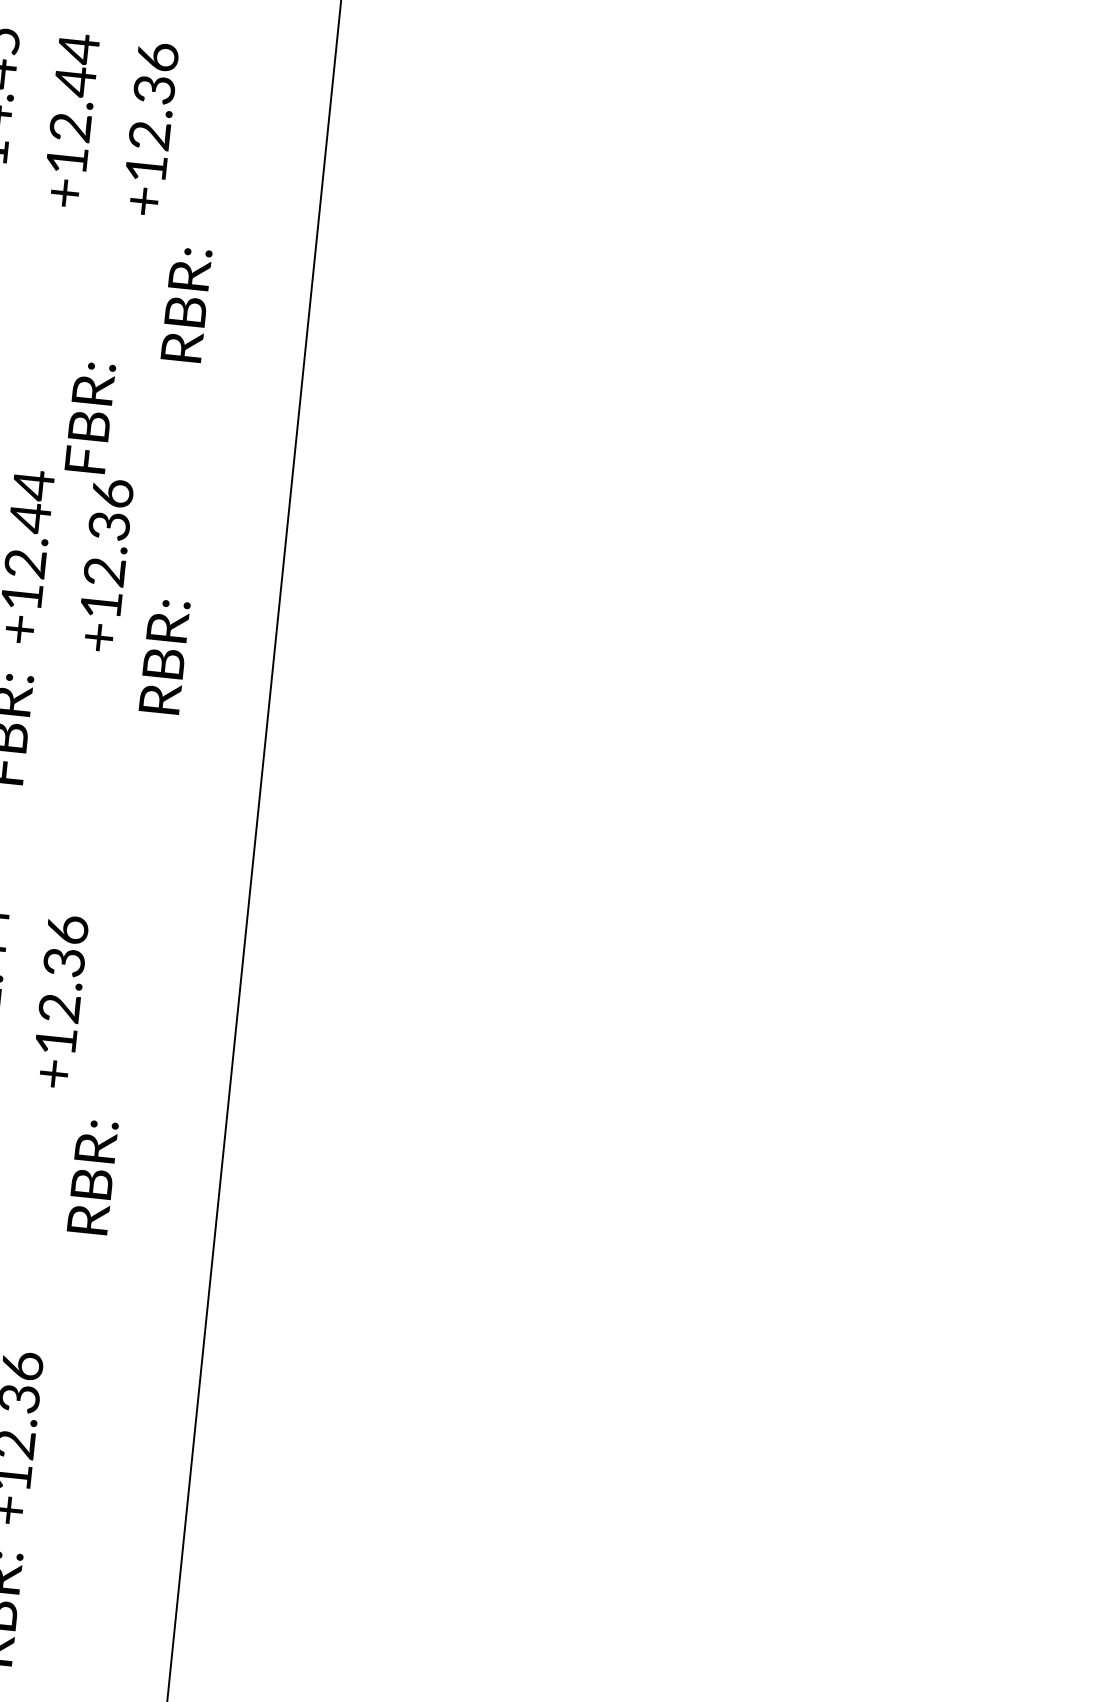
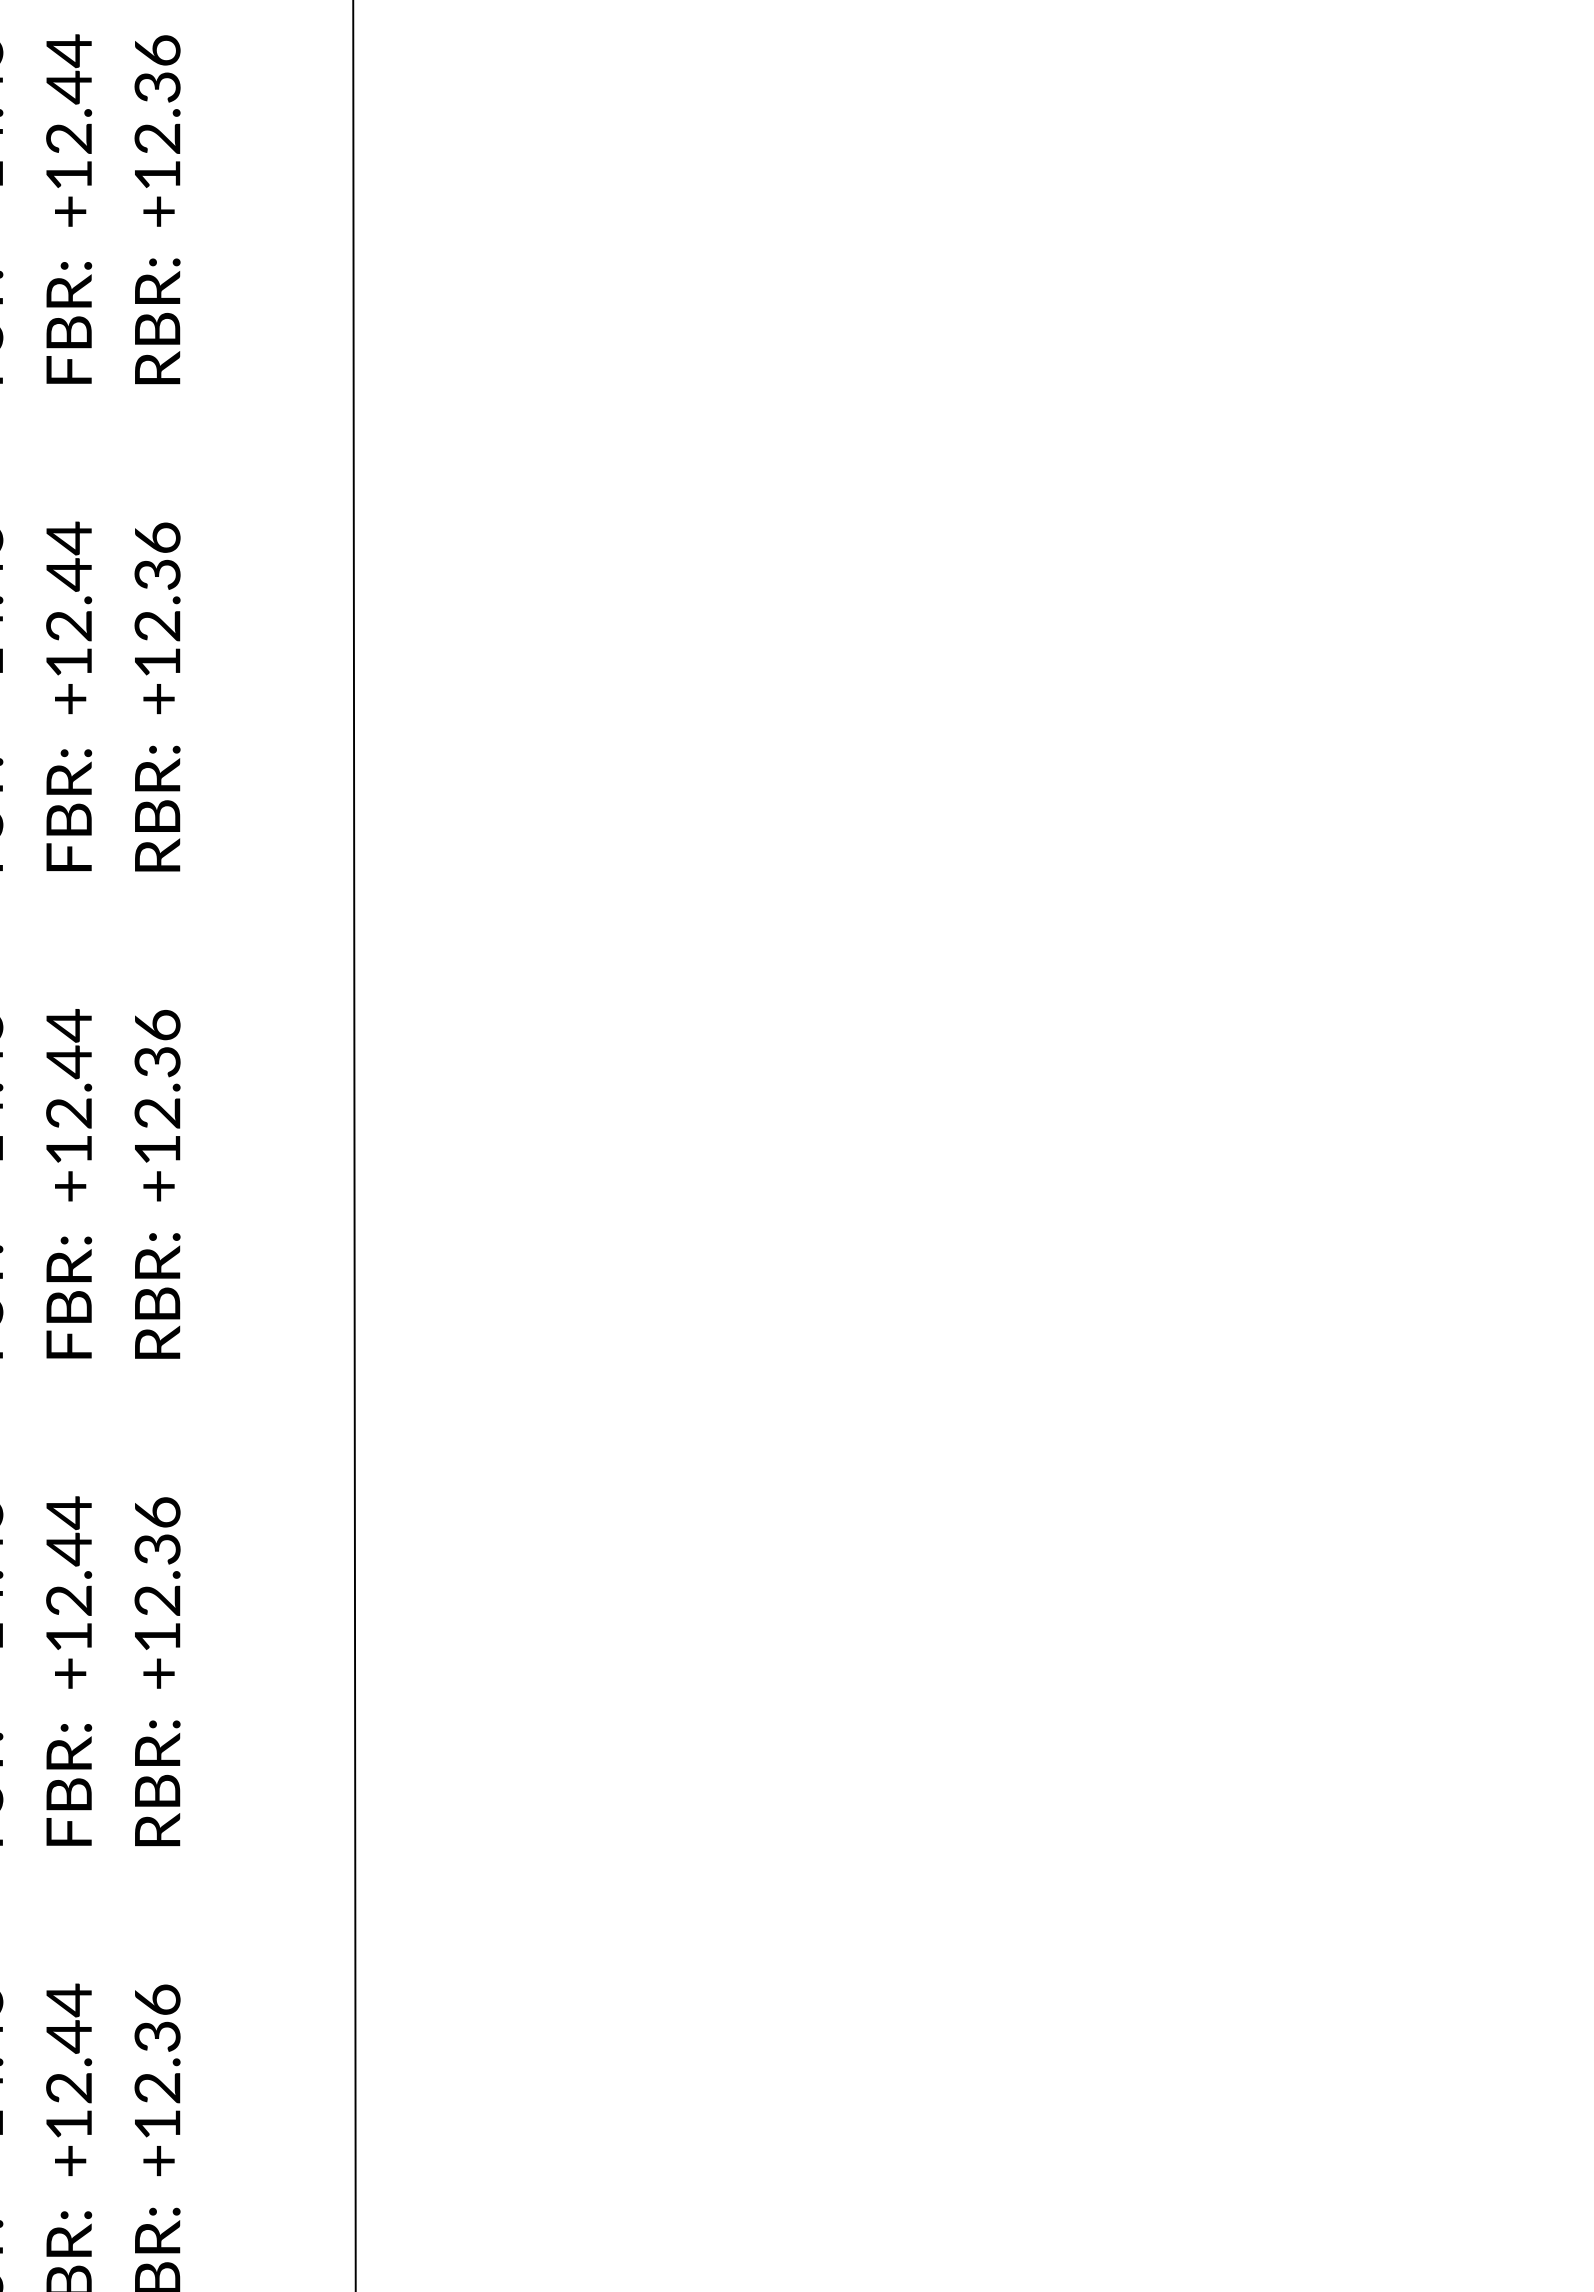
text: (186, 304) -> (157, 808), moved
text: (90, 417) -> (69, 809), moved
text: (164, 656) -> (157, 1295), moved
text: (92, 1177) -> (157, 1783), moved

